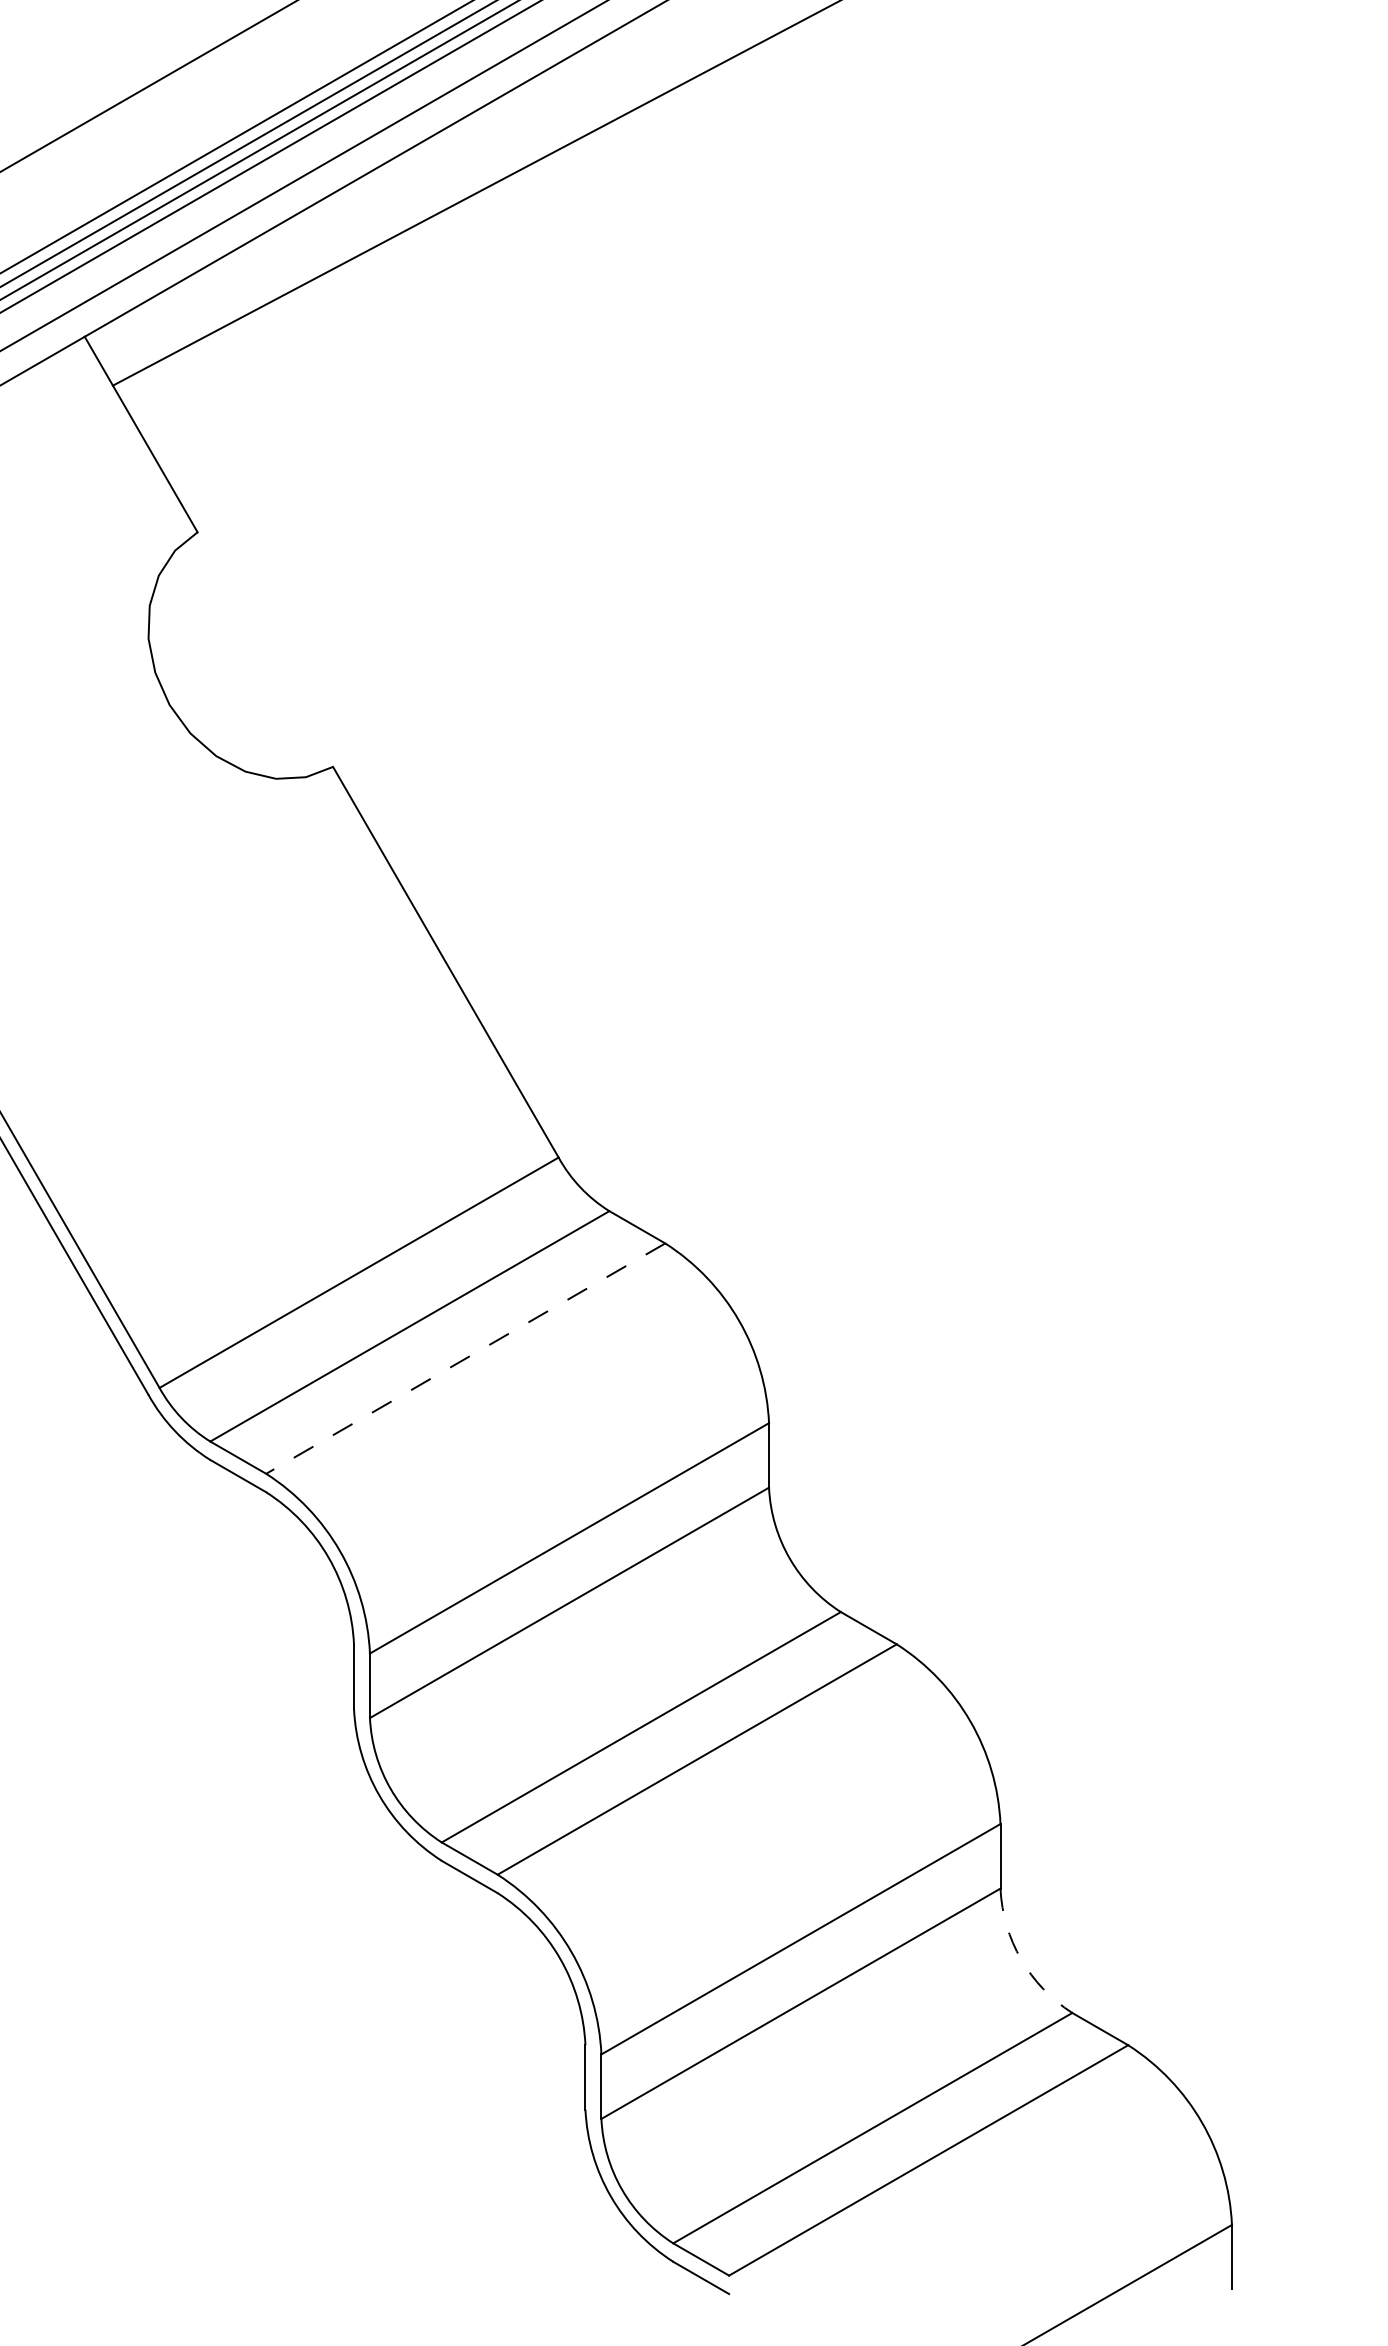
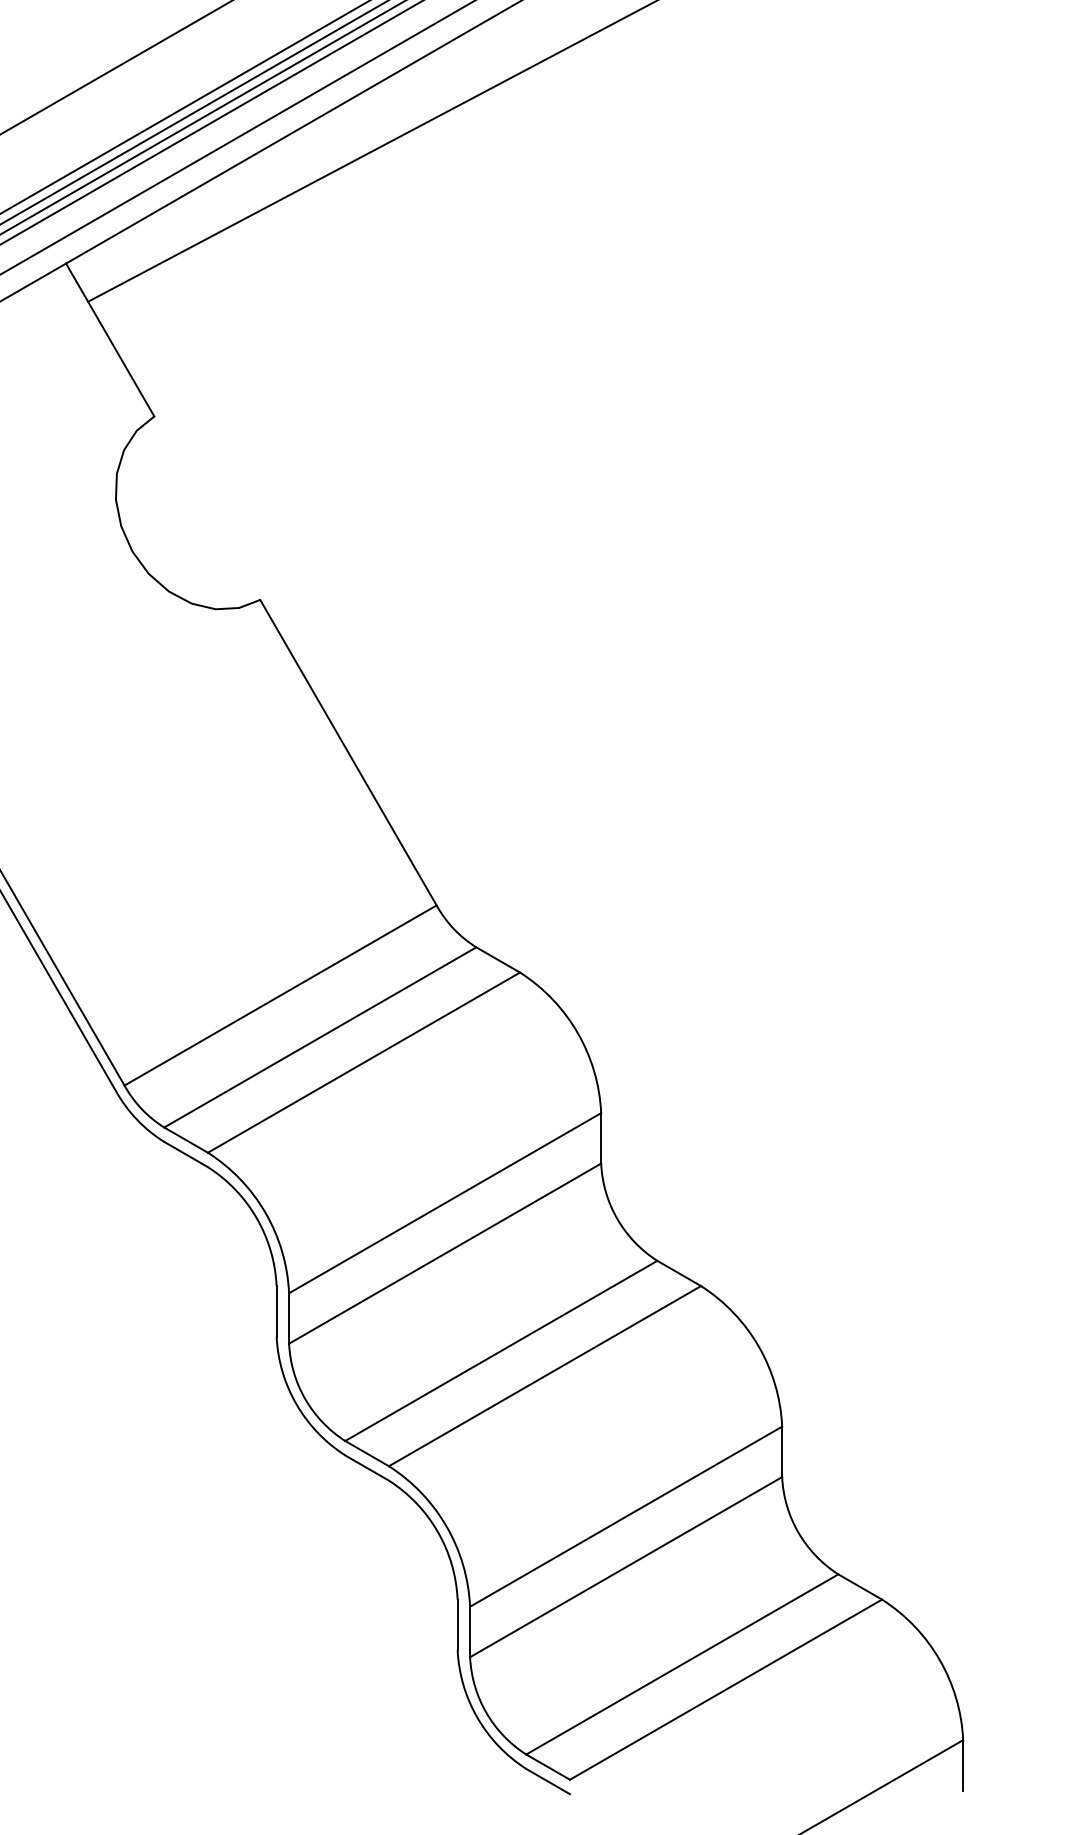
line: (465, 1358) -> (363, 1062), dashed -> solid
arc: (1021, 1959) -> (798, 1532), dashed -> solid

